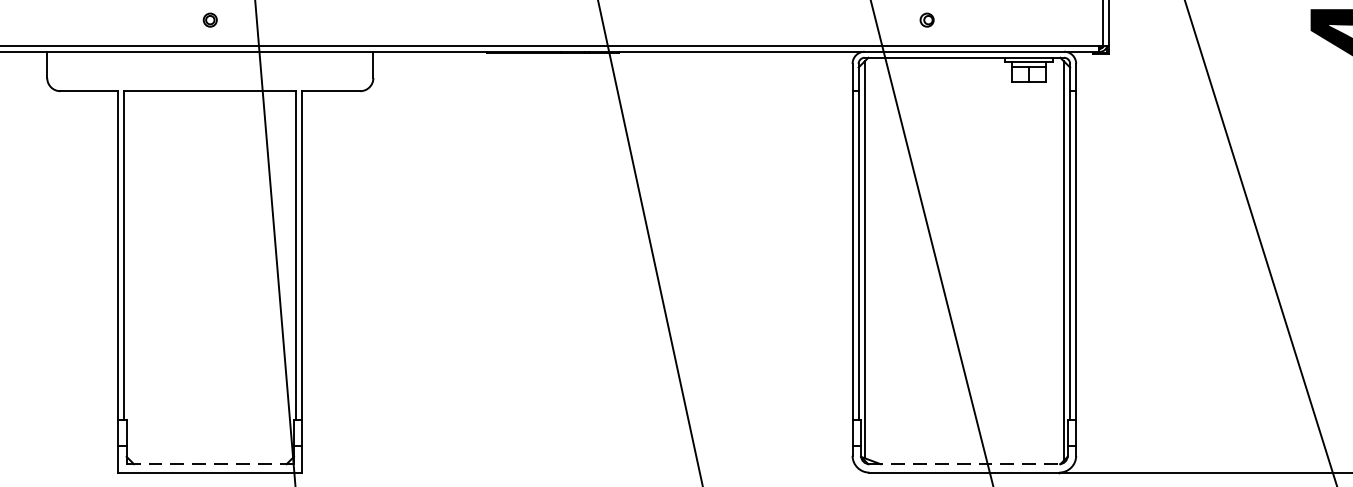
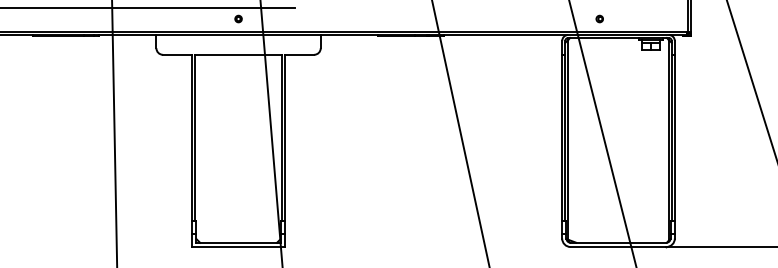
line: (212, 463) -> (239, 242), dashed -> solid
line: (964, 463) -> (618, 242), dashed -> solid

